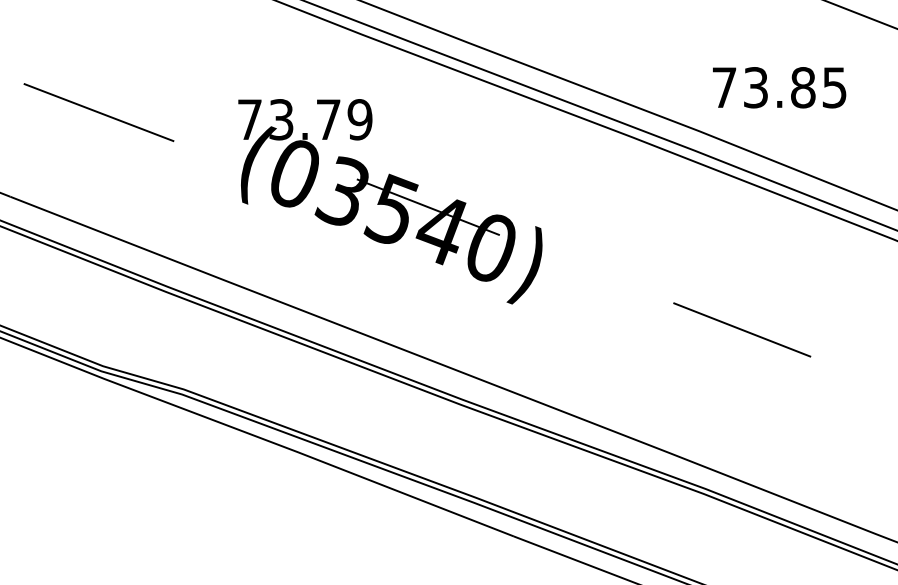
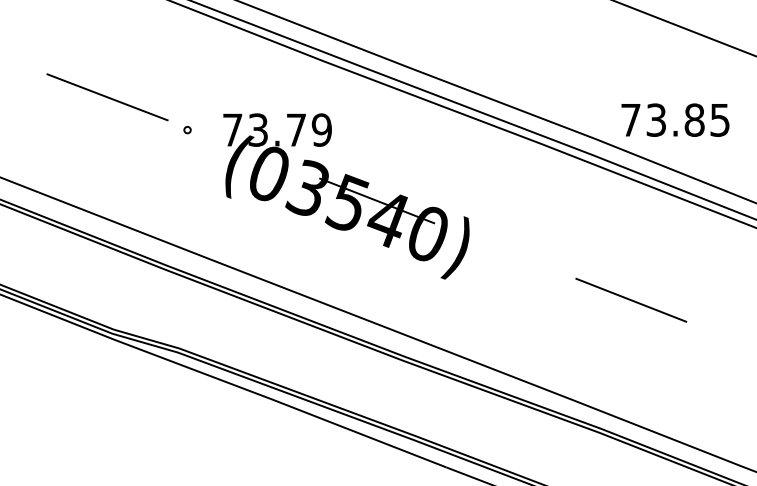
text: (779, 86) -> (675, 119), moved
line: (98, 112) -> (107, 97), moved
part: (194, 120) -> (187, 130), added

